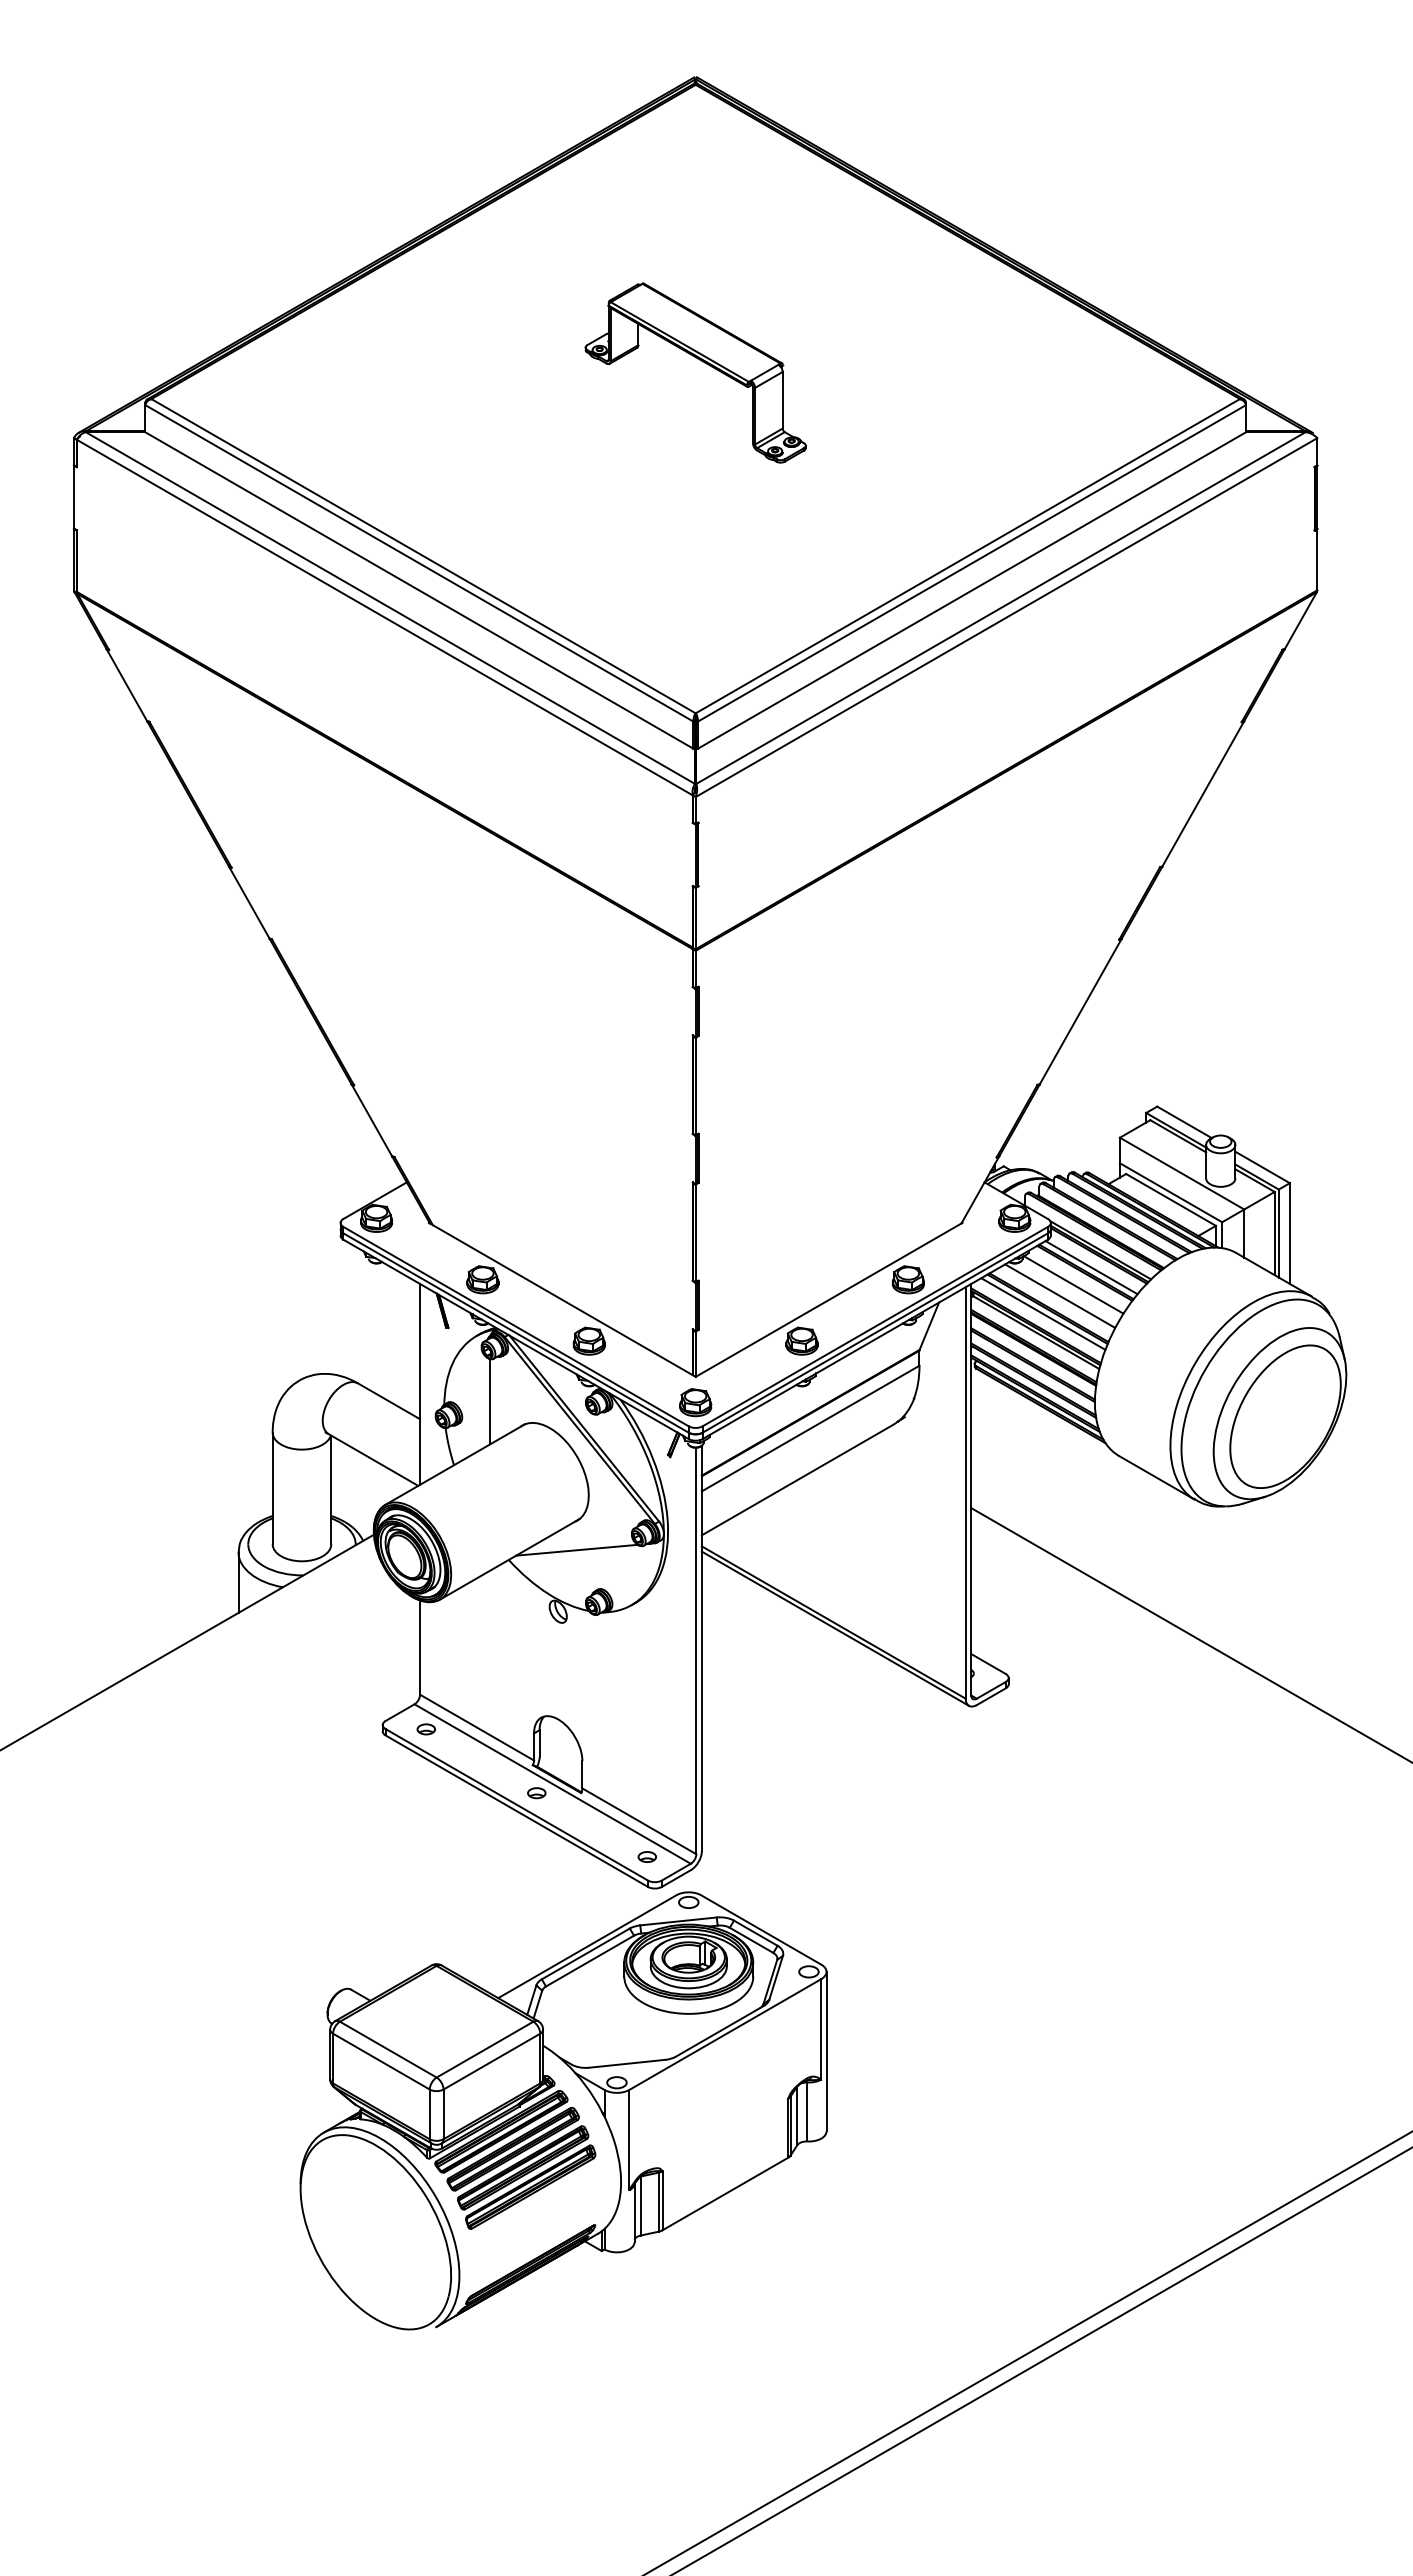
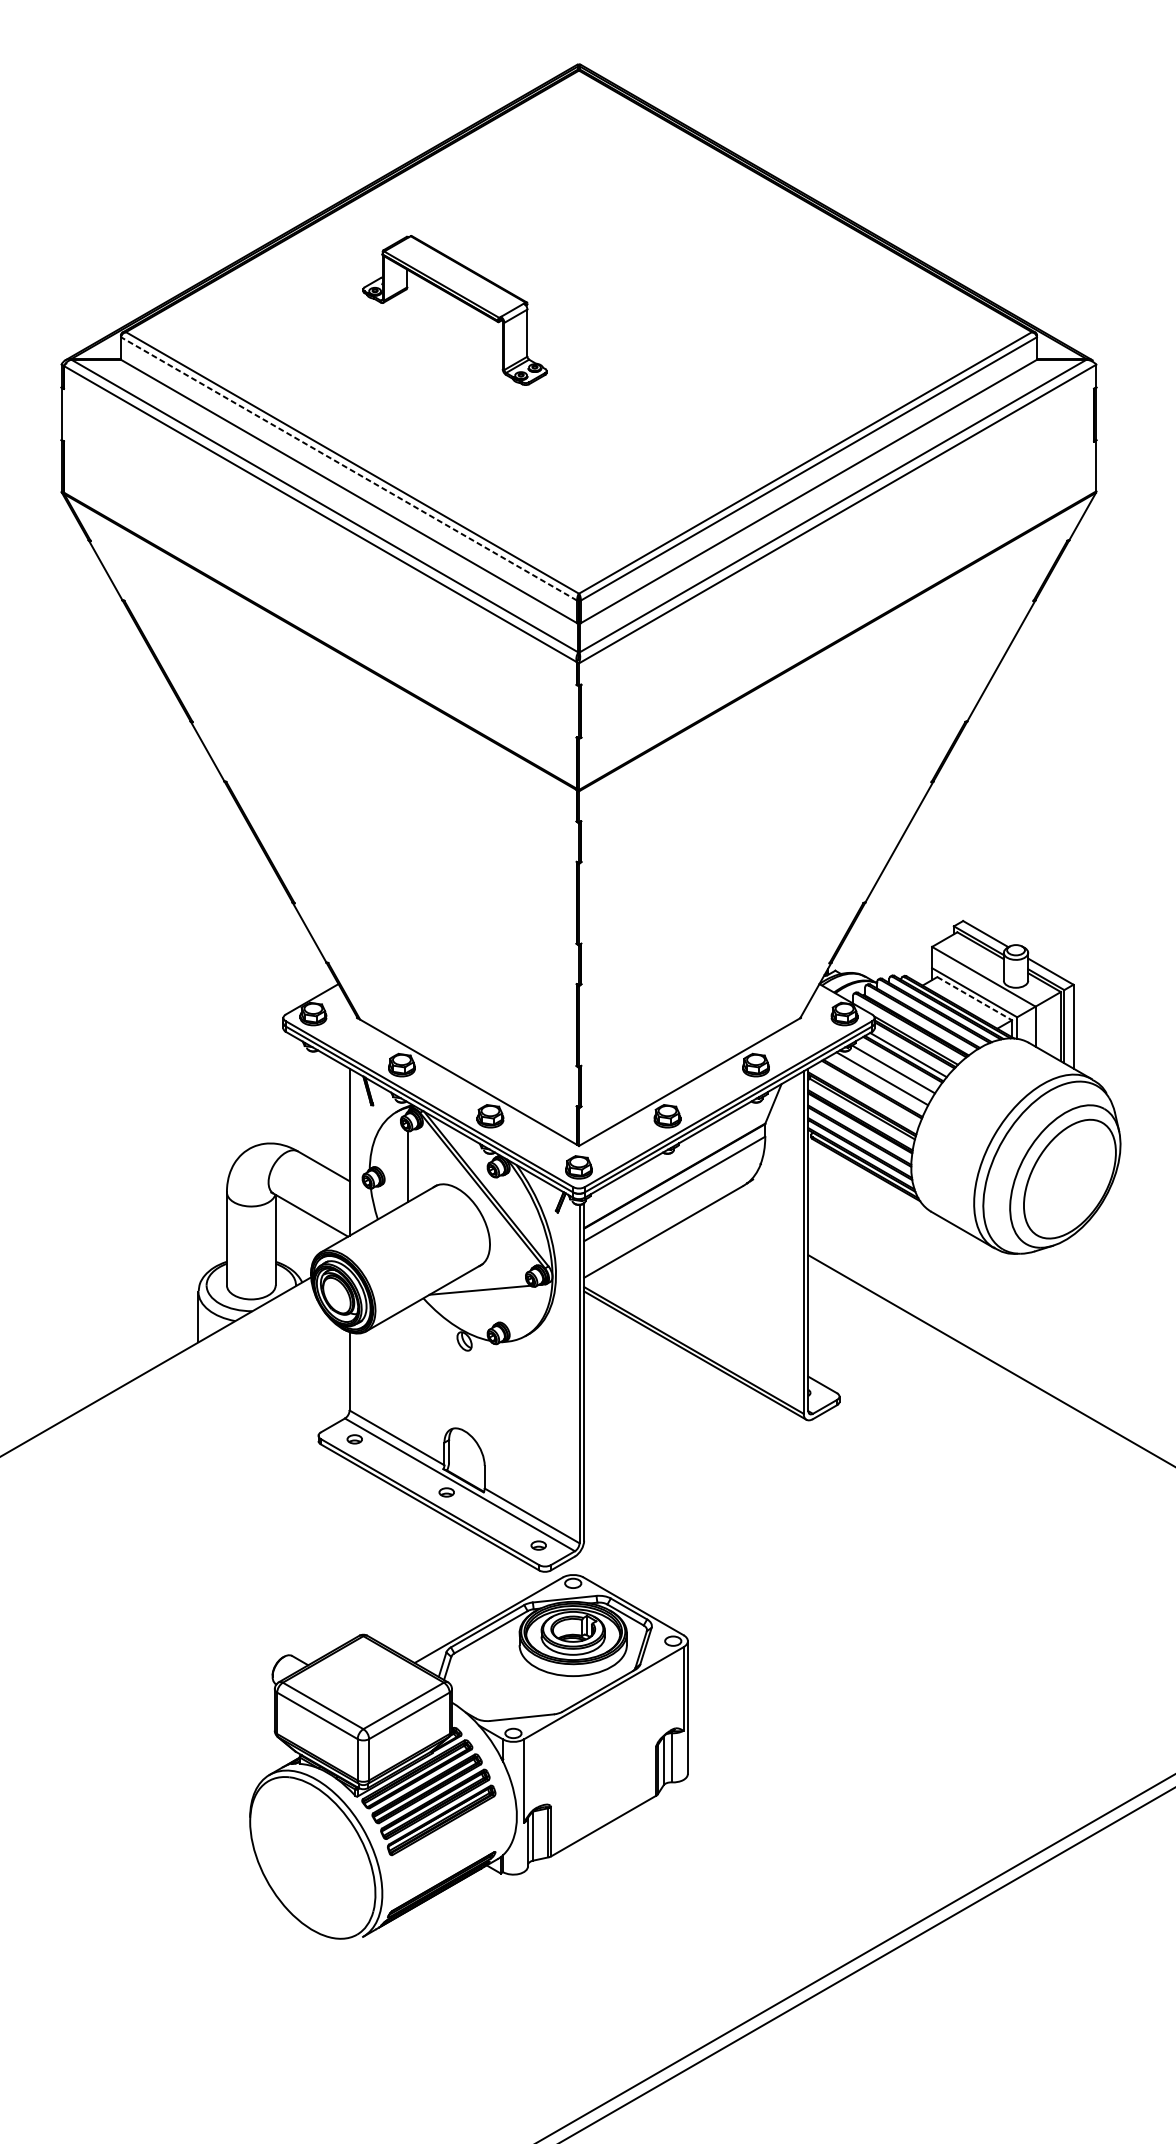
part: (701, 361) -> (459, 300), moved
line: (418, 563) -> (348, 468), solid -> dashed
line: (1171, 1199) -> (975, 998), solid -> dashed
line: (1043, 1313) -> (868, 1093), removed

